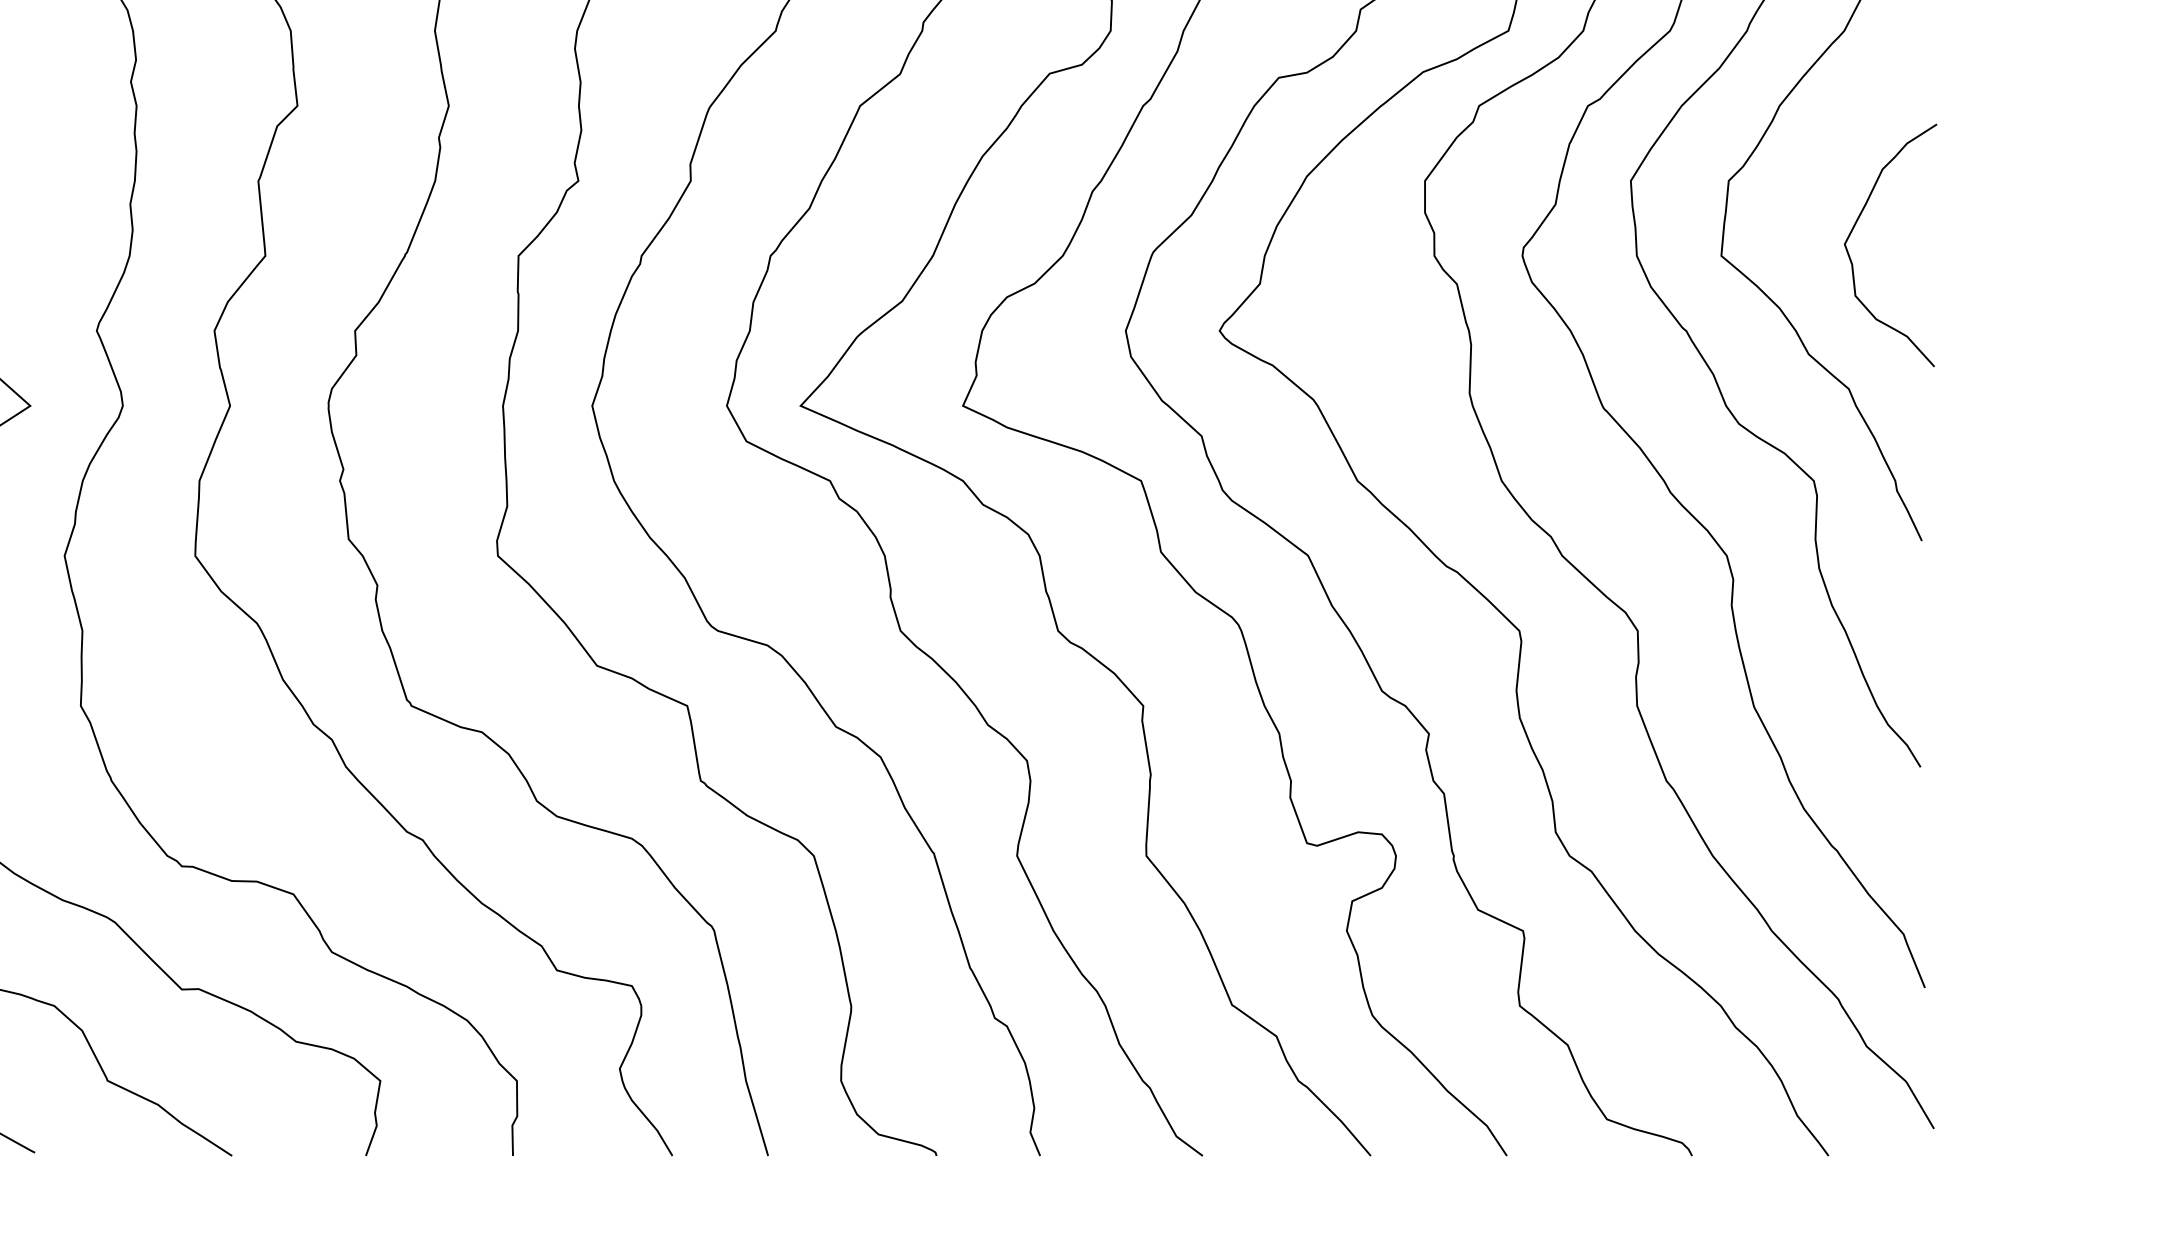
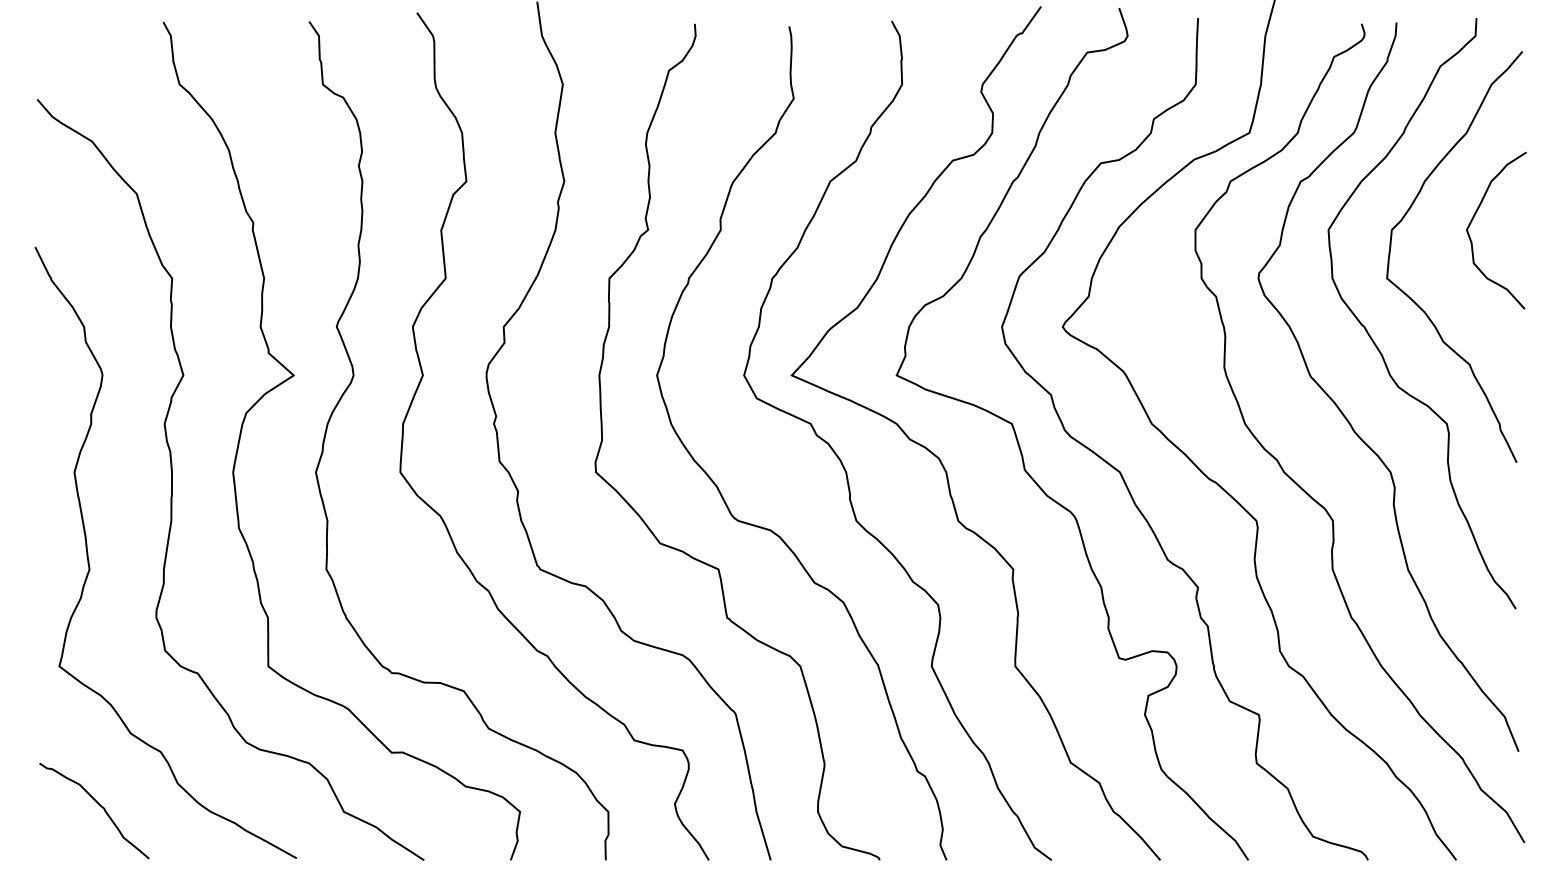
curve: (1855, 228) -> (1473, 219), moved

